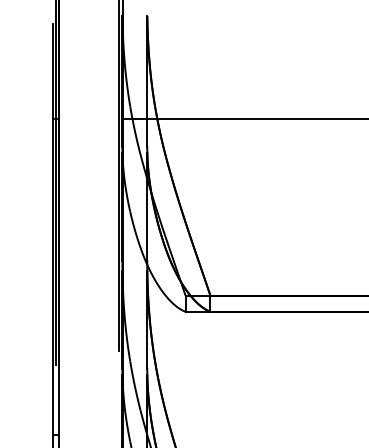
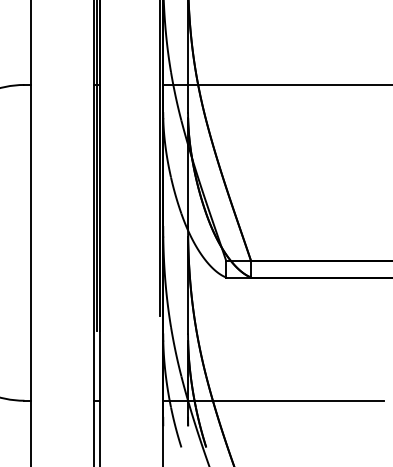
line: (232, 434) -> (273, 400), added

